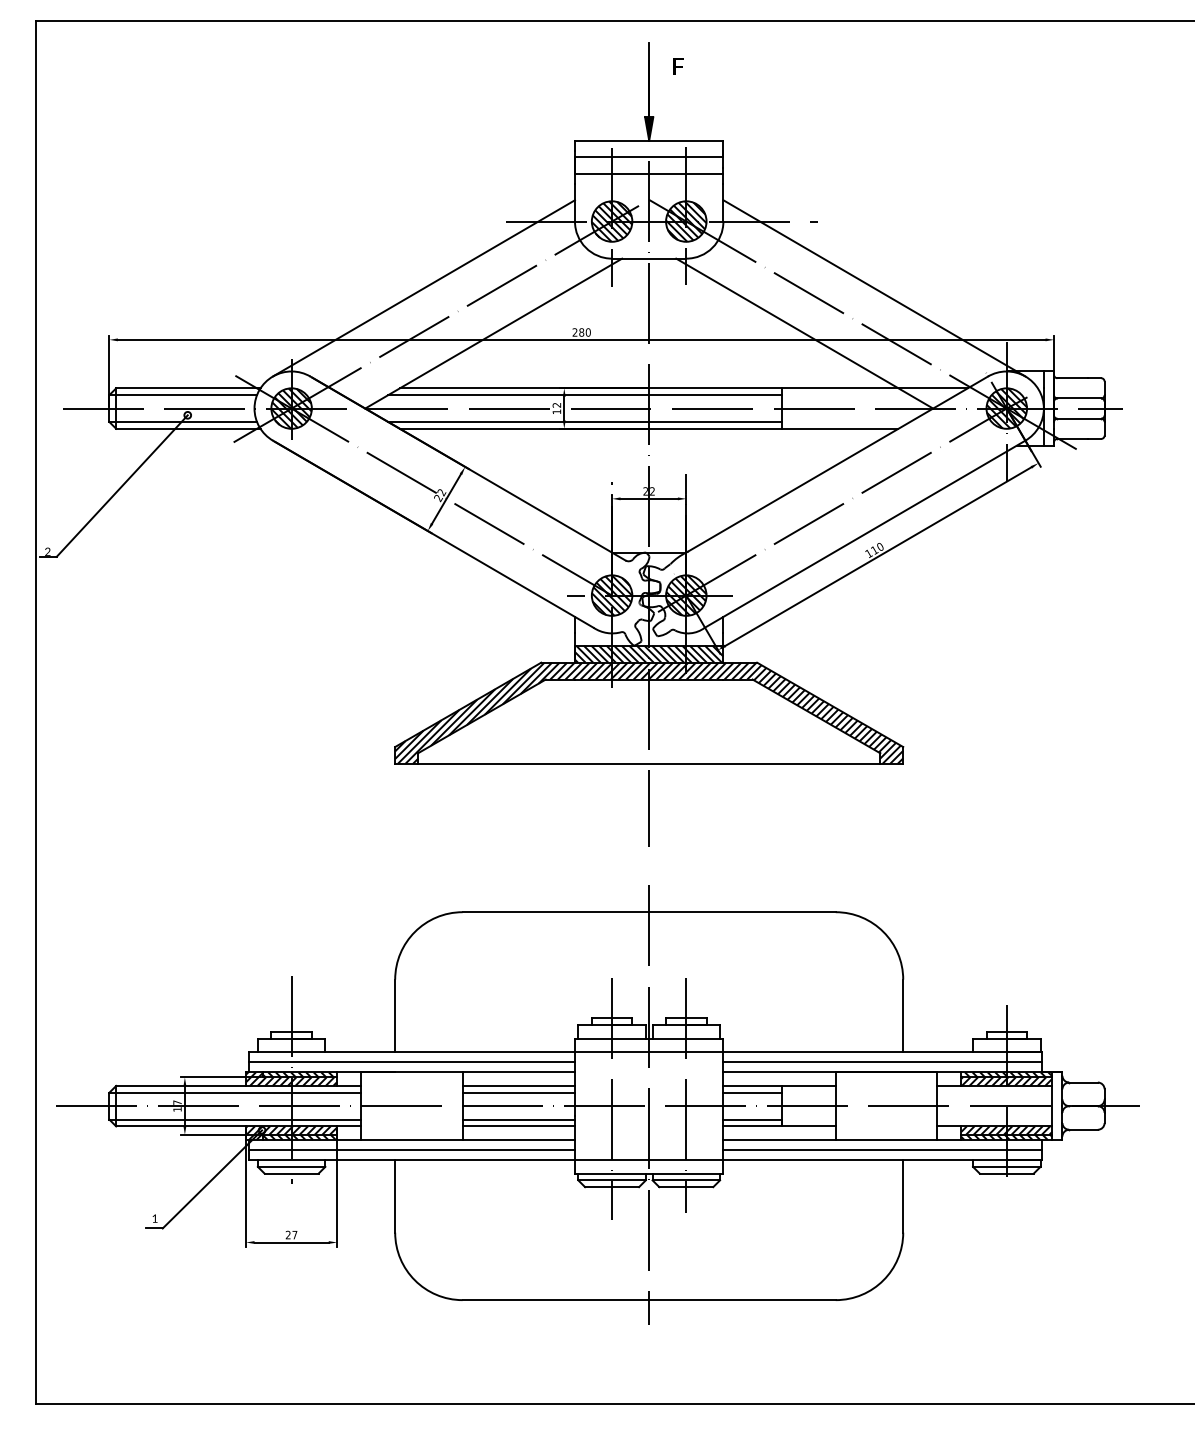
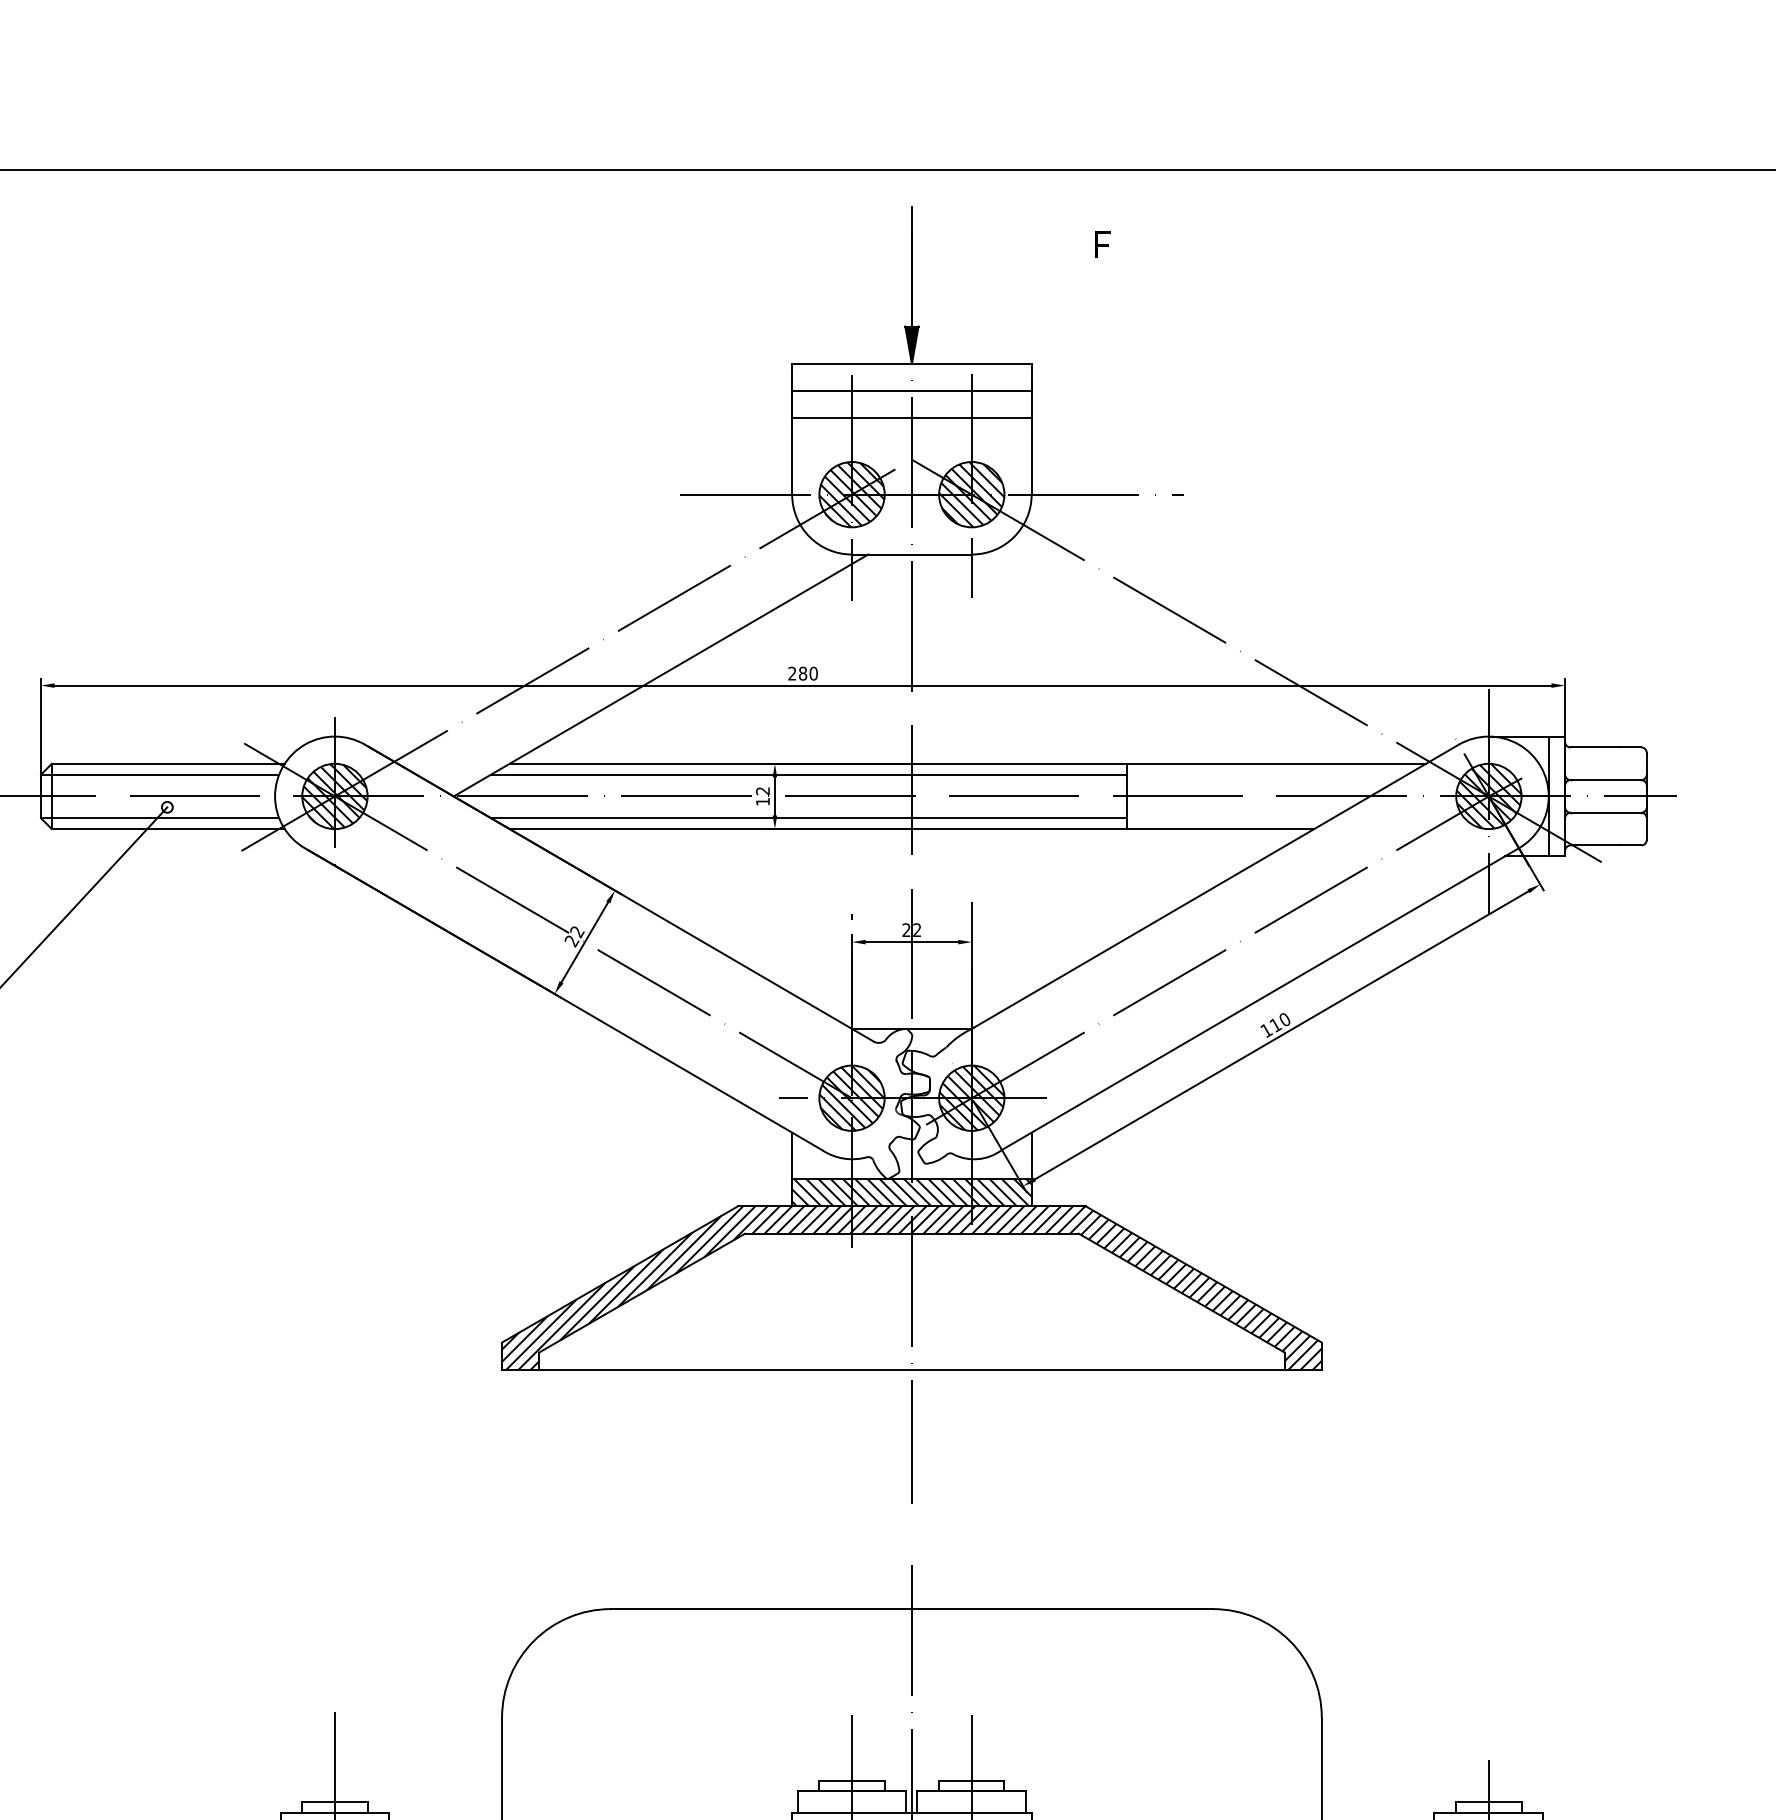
text: (678, 66) -> (1102, 244), moved
line: (423, 288) -> (547, 602), removed
line: (874, 288) -> (1275, 602), removed
line: (804, 333) -> (1162, 675), removed

